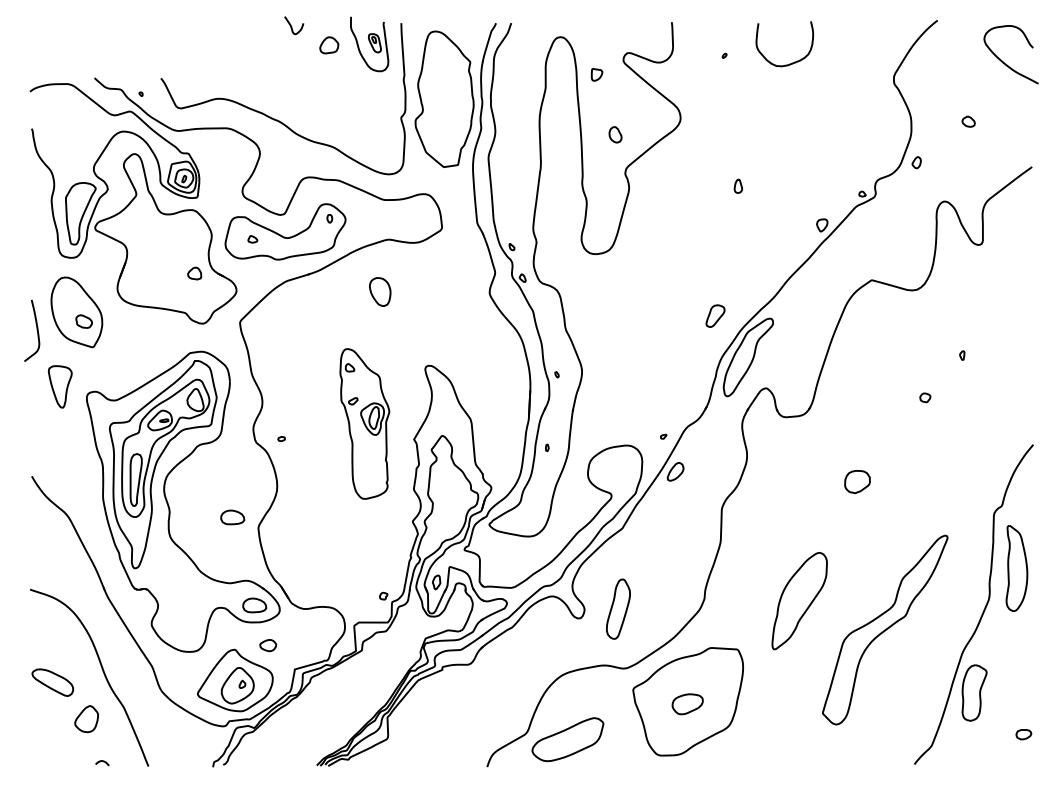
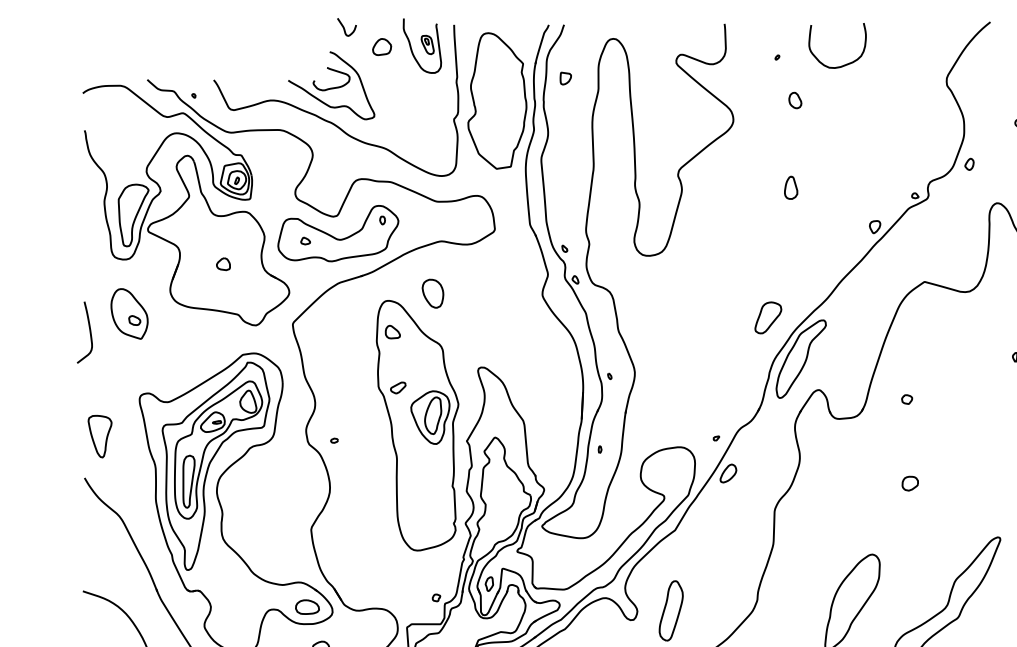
part: (596, 74) -> (565, 78), moved
part: (278, 83) -> (331, 85), added
part: (615, 134) -> (795, 100), moved
part: (738, 186) -> (791, 188), size x1.67
part: (194, 273) -> (223, 264), moved
part: (76, 311) -> (129, 313), size x0.71
part: (715, 315) -> (768, 317), size x1.43
part: (59, 386) -> (99, 436), moved
part: (925, 397) -> (907, 399), moved
part: (364, 423) -> (417, 425), size x1.67
part: (857, 481) -> (910, 483), size x0.62
part: (232, 517) -> (285, 519), removed

